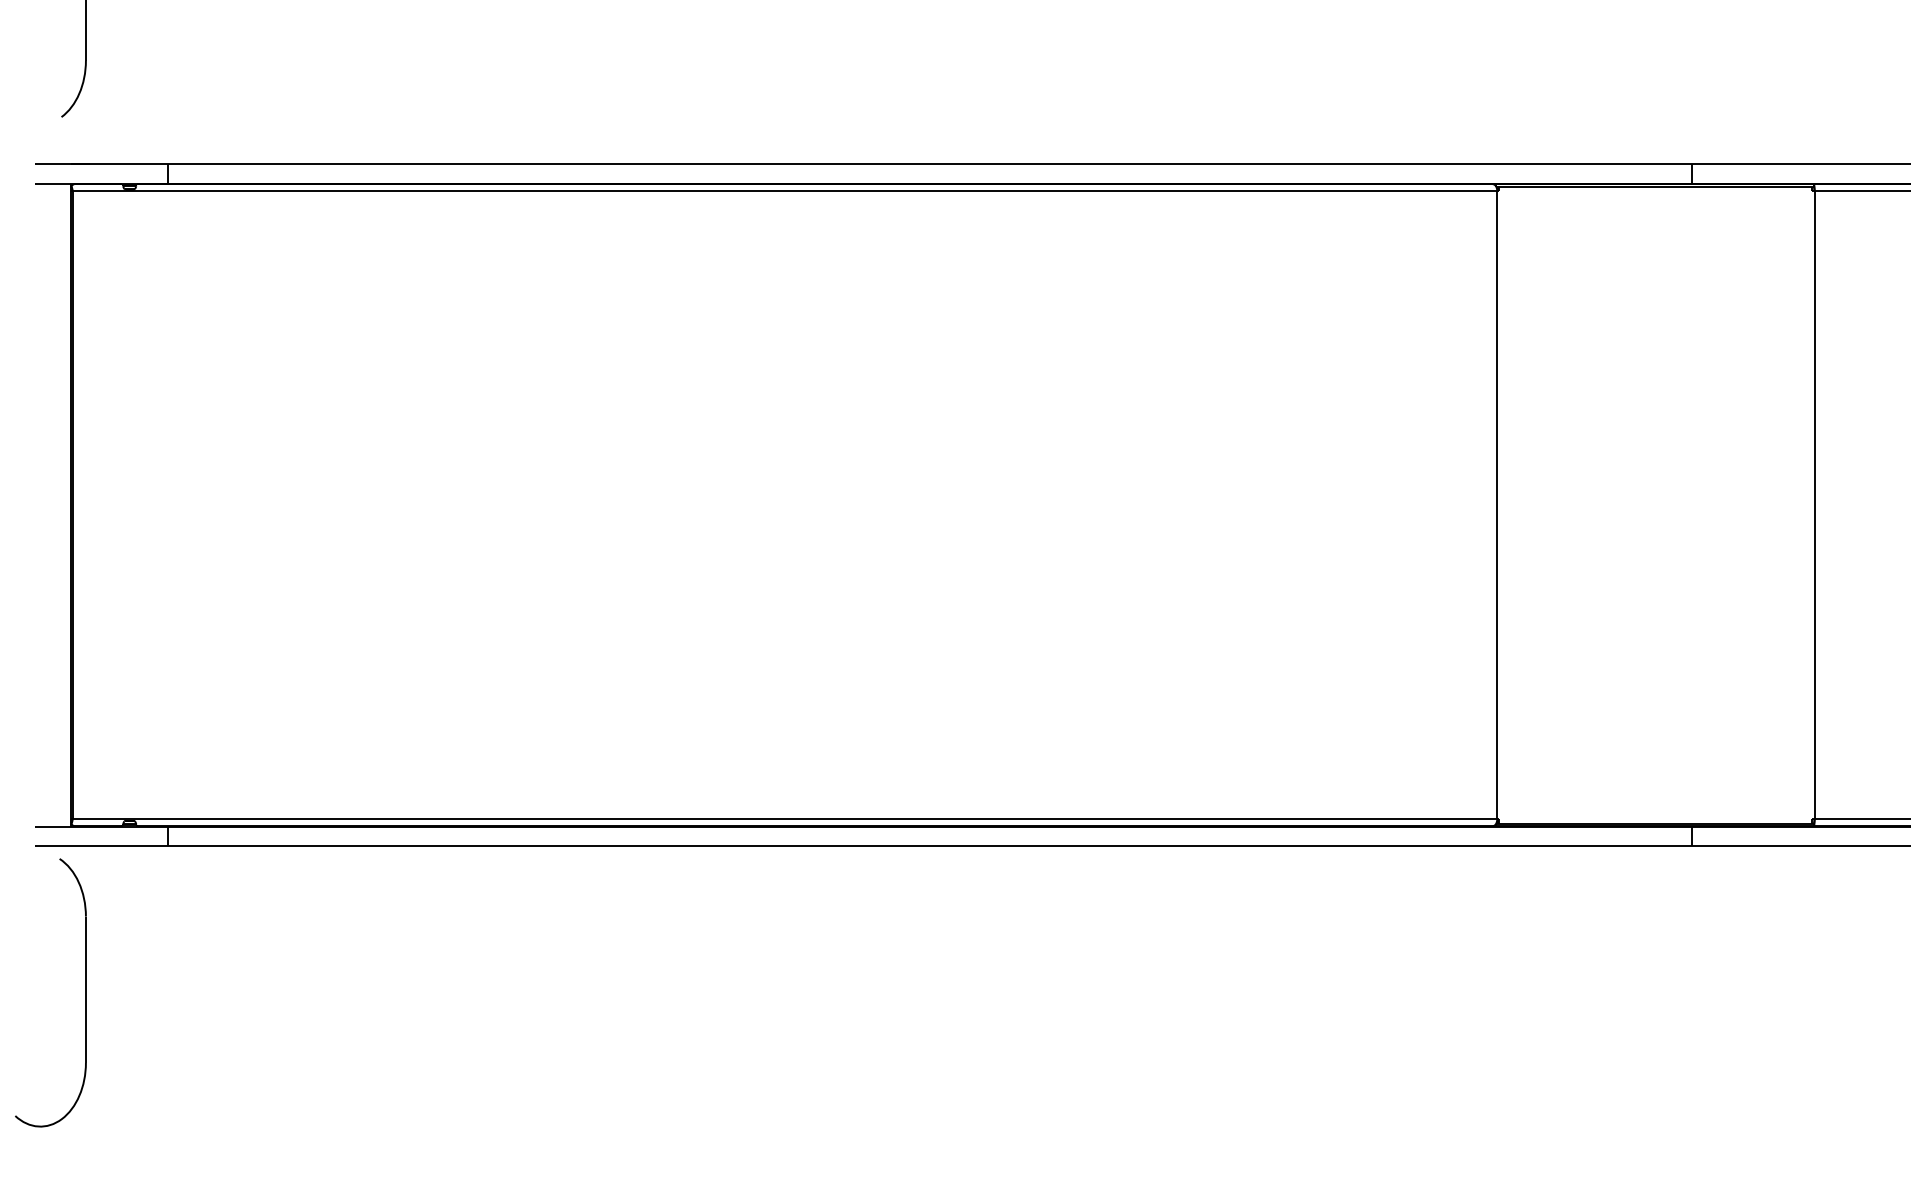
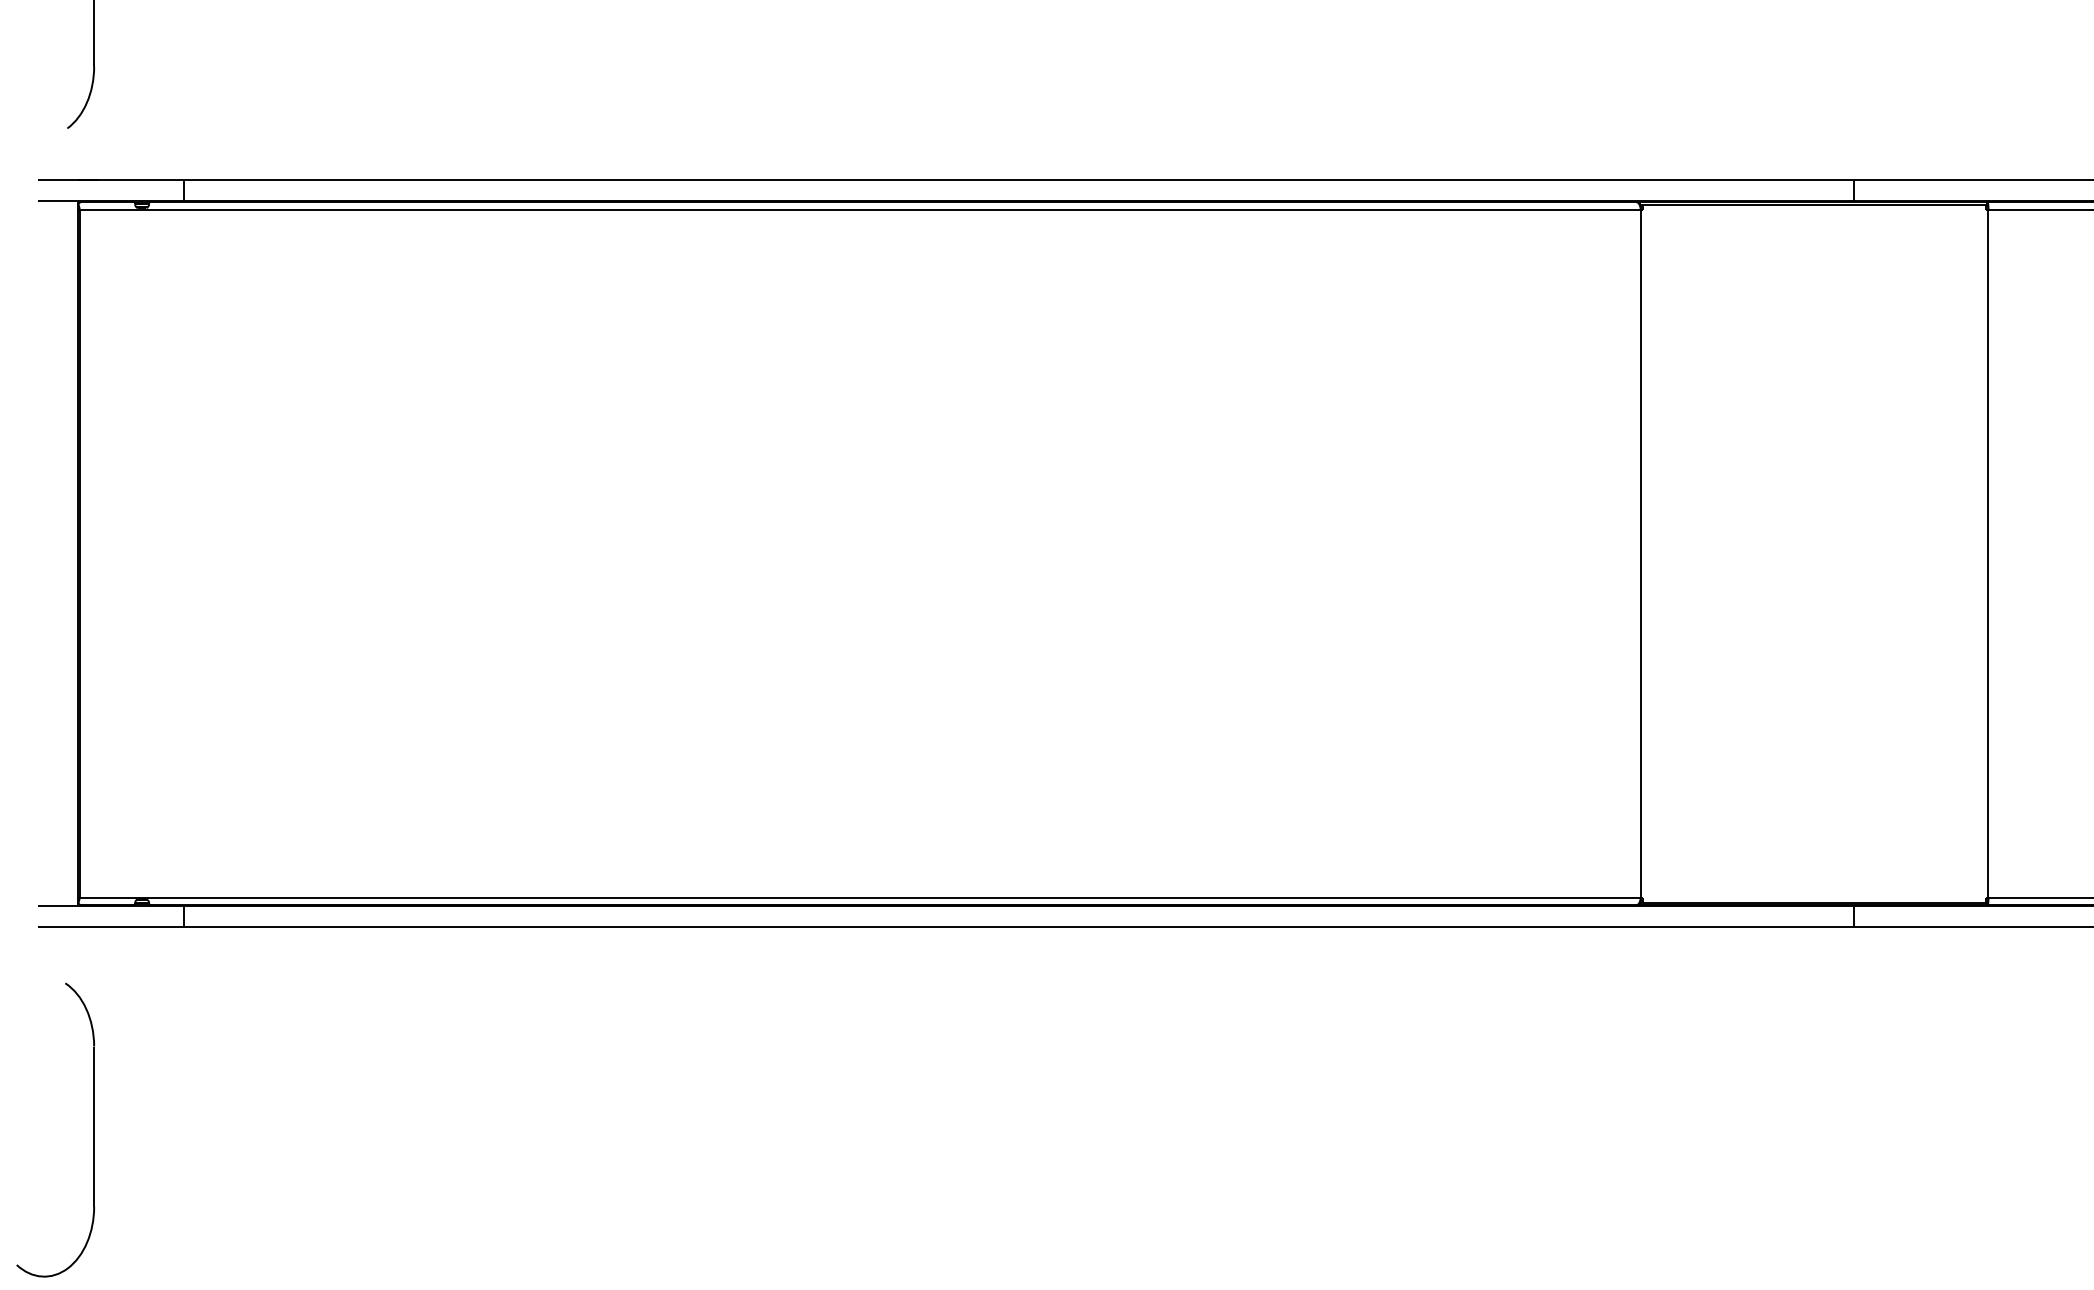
part: (85, 992) -> (93, 1129), moved

